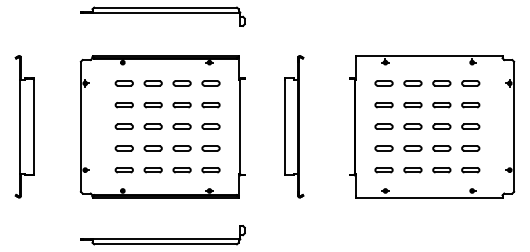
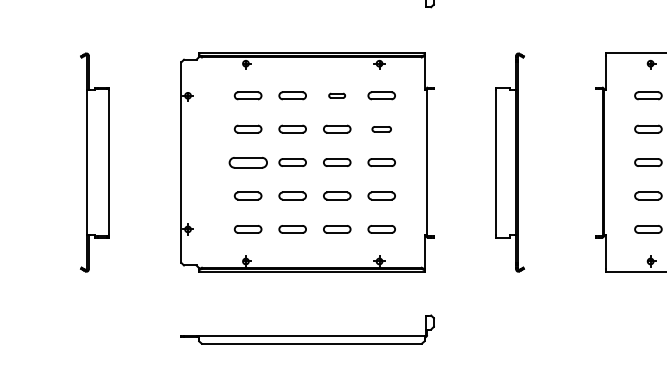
part: (181, 83) -> (336, 95), size x0.6
part: (210, 105) -> (380, 129), size x0.7
part: (123, 126) -> (246, 162), size x1.4

